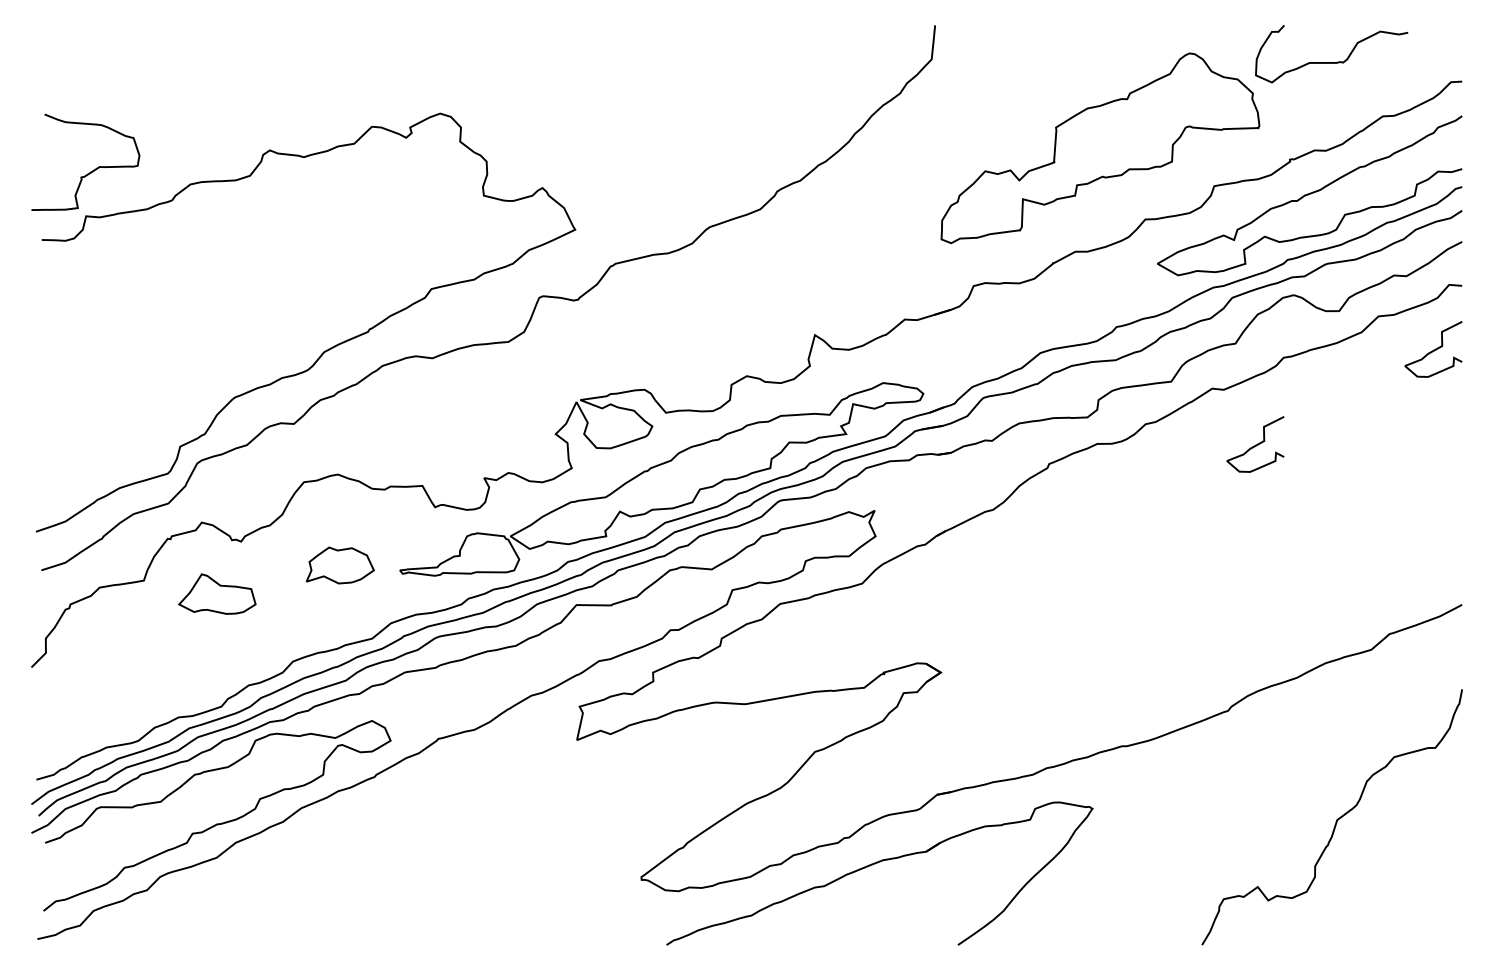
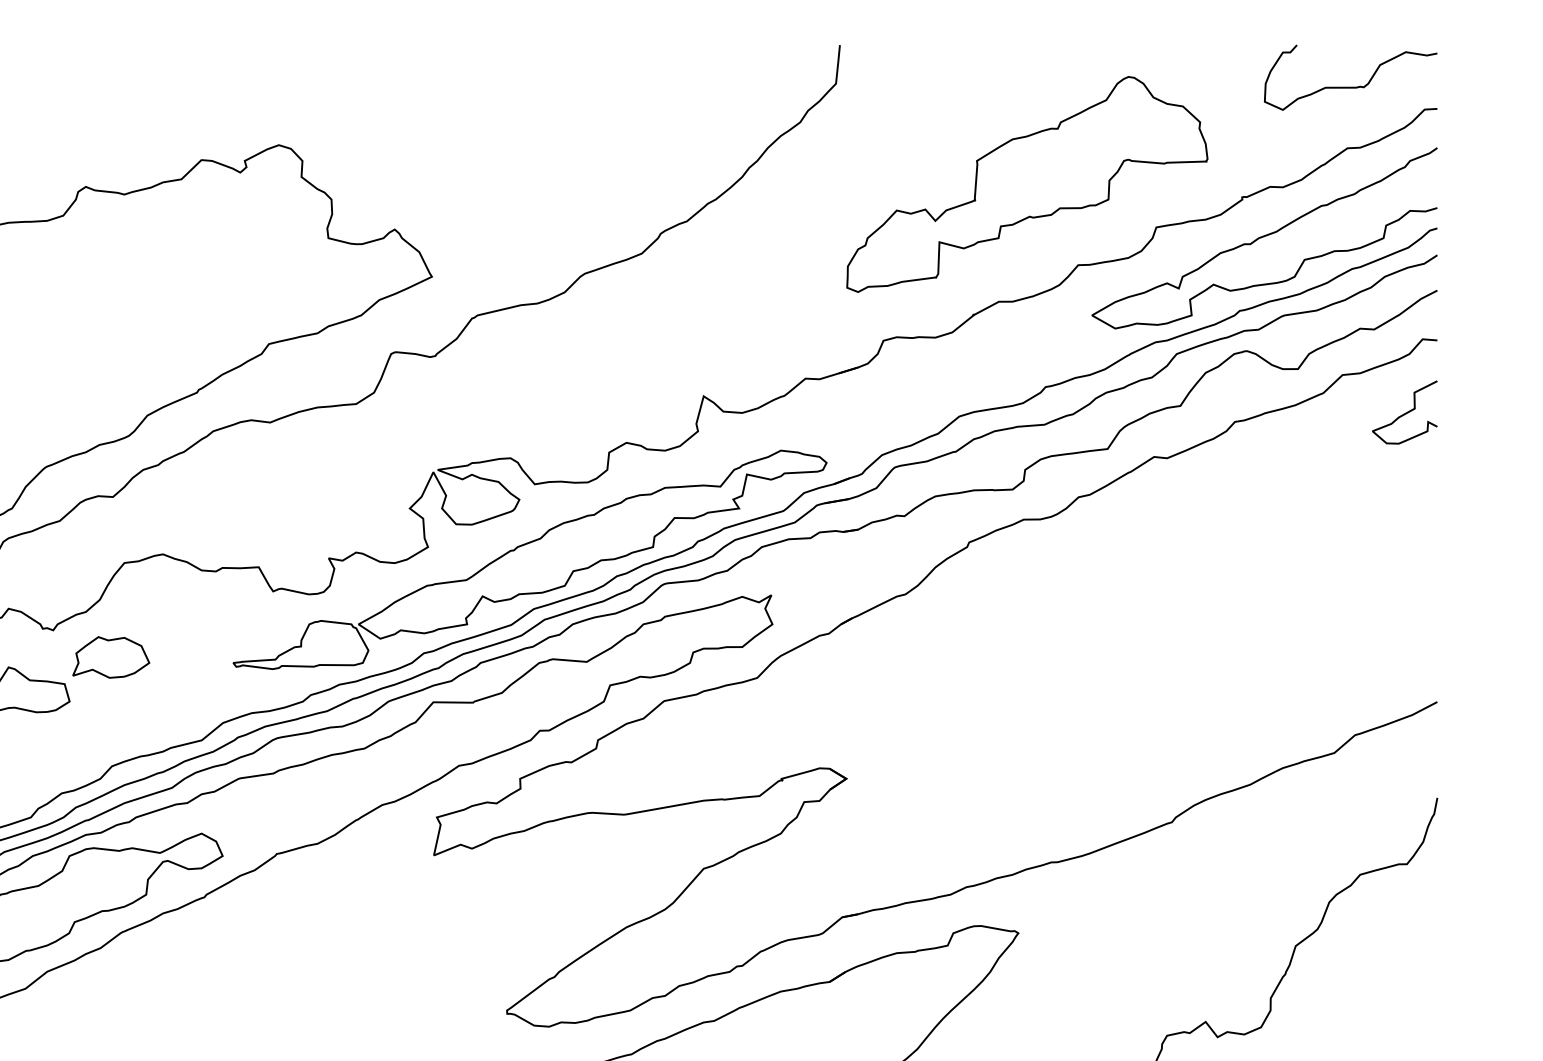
curve: (1331, 62) -> (1350, 87), moved
curve: (1255, 444) -> (1203, 520), removed
part: (339, 565) -> (110, 657), moved

